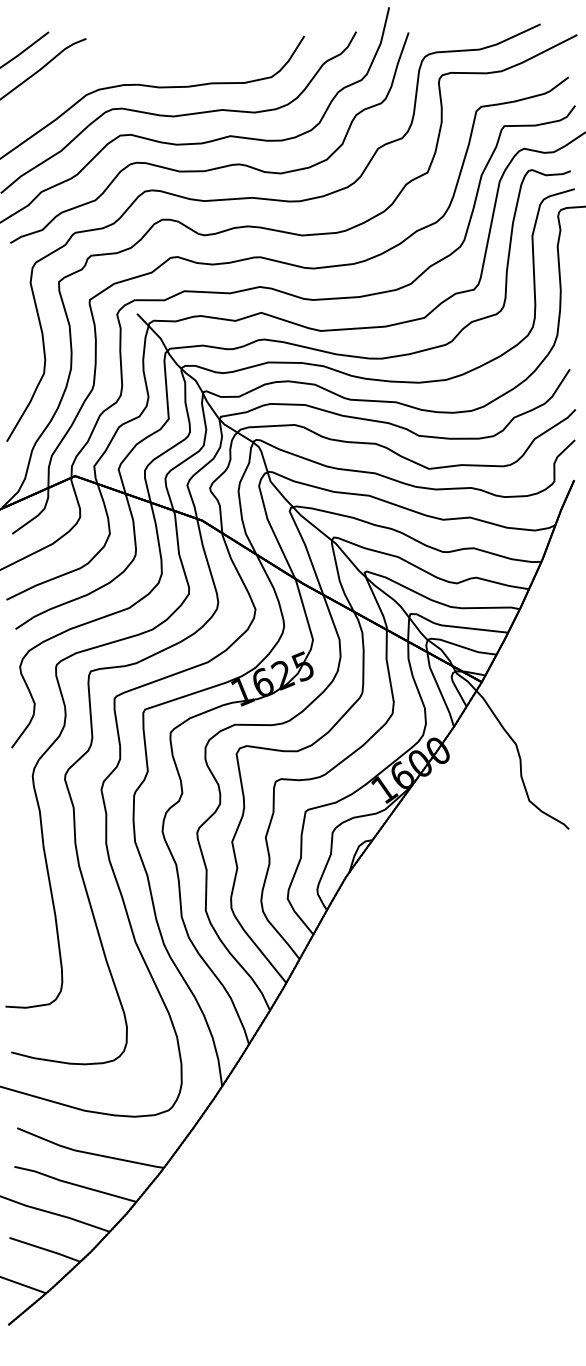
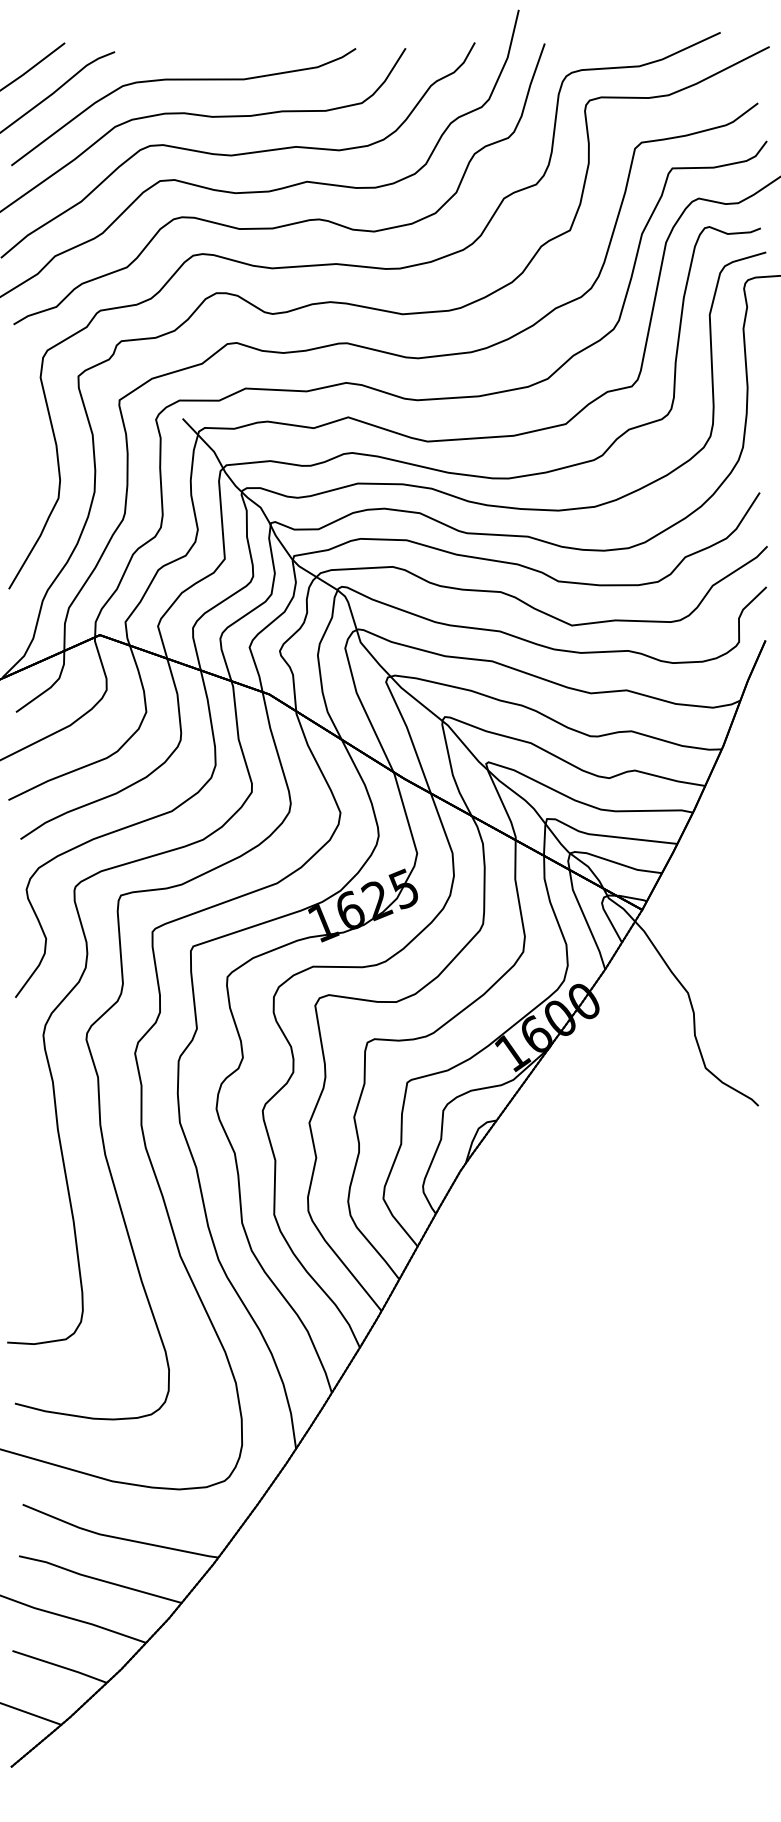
curve: (137, 60) -> (183, 80), added

